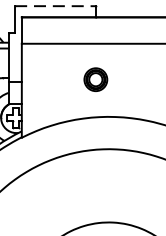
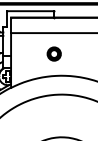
line: (55, 6) -> (30, 11), dashed -> solid

